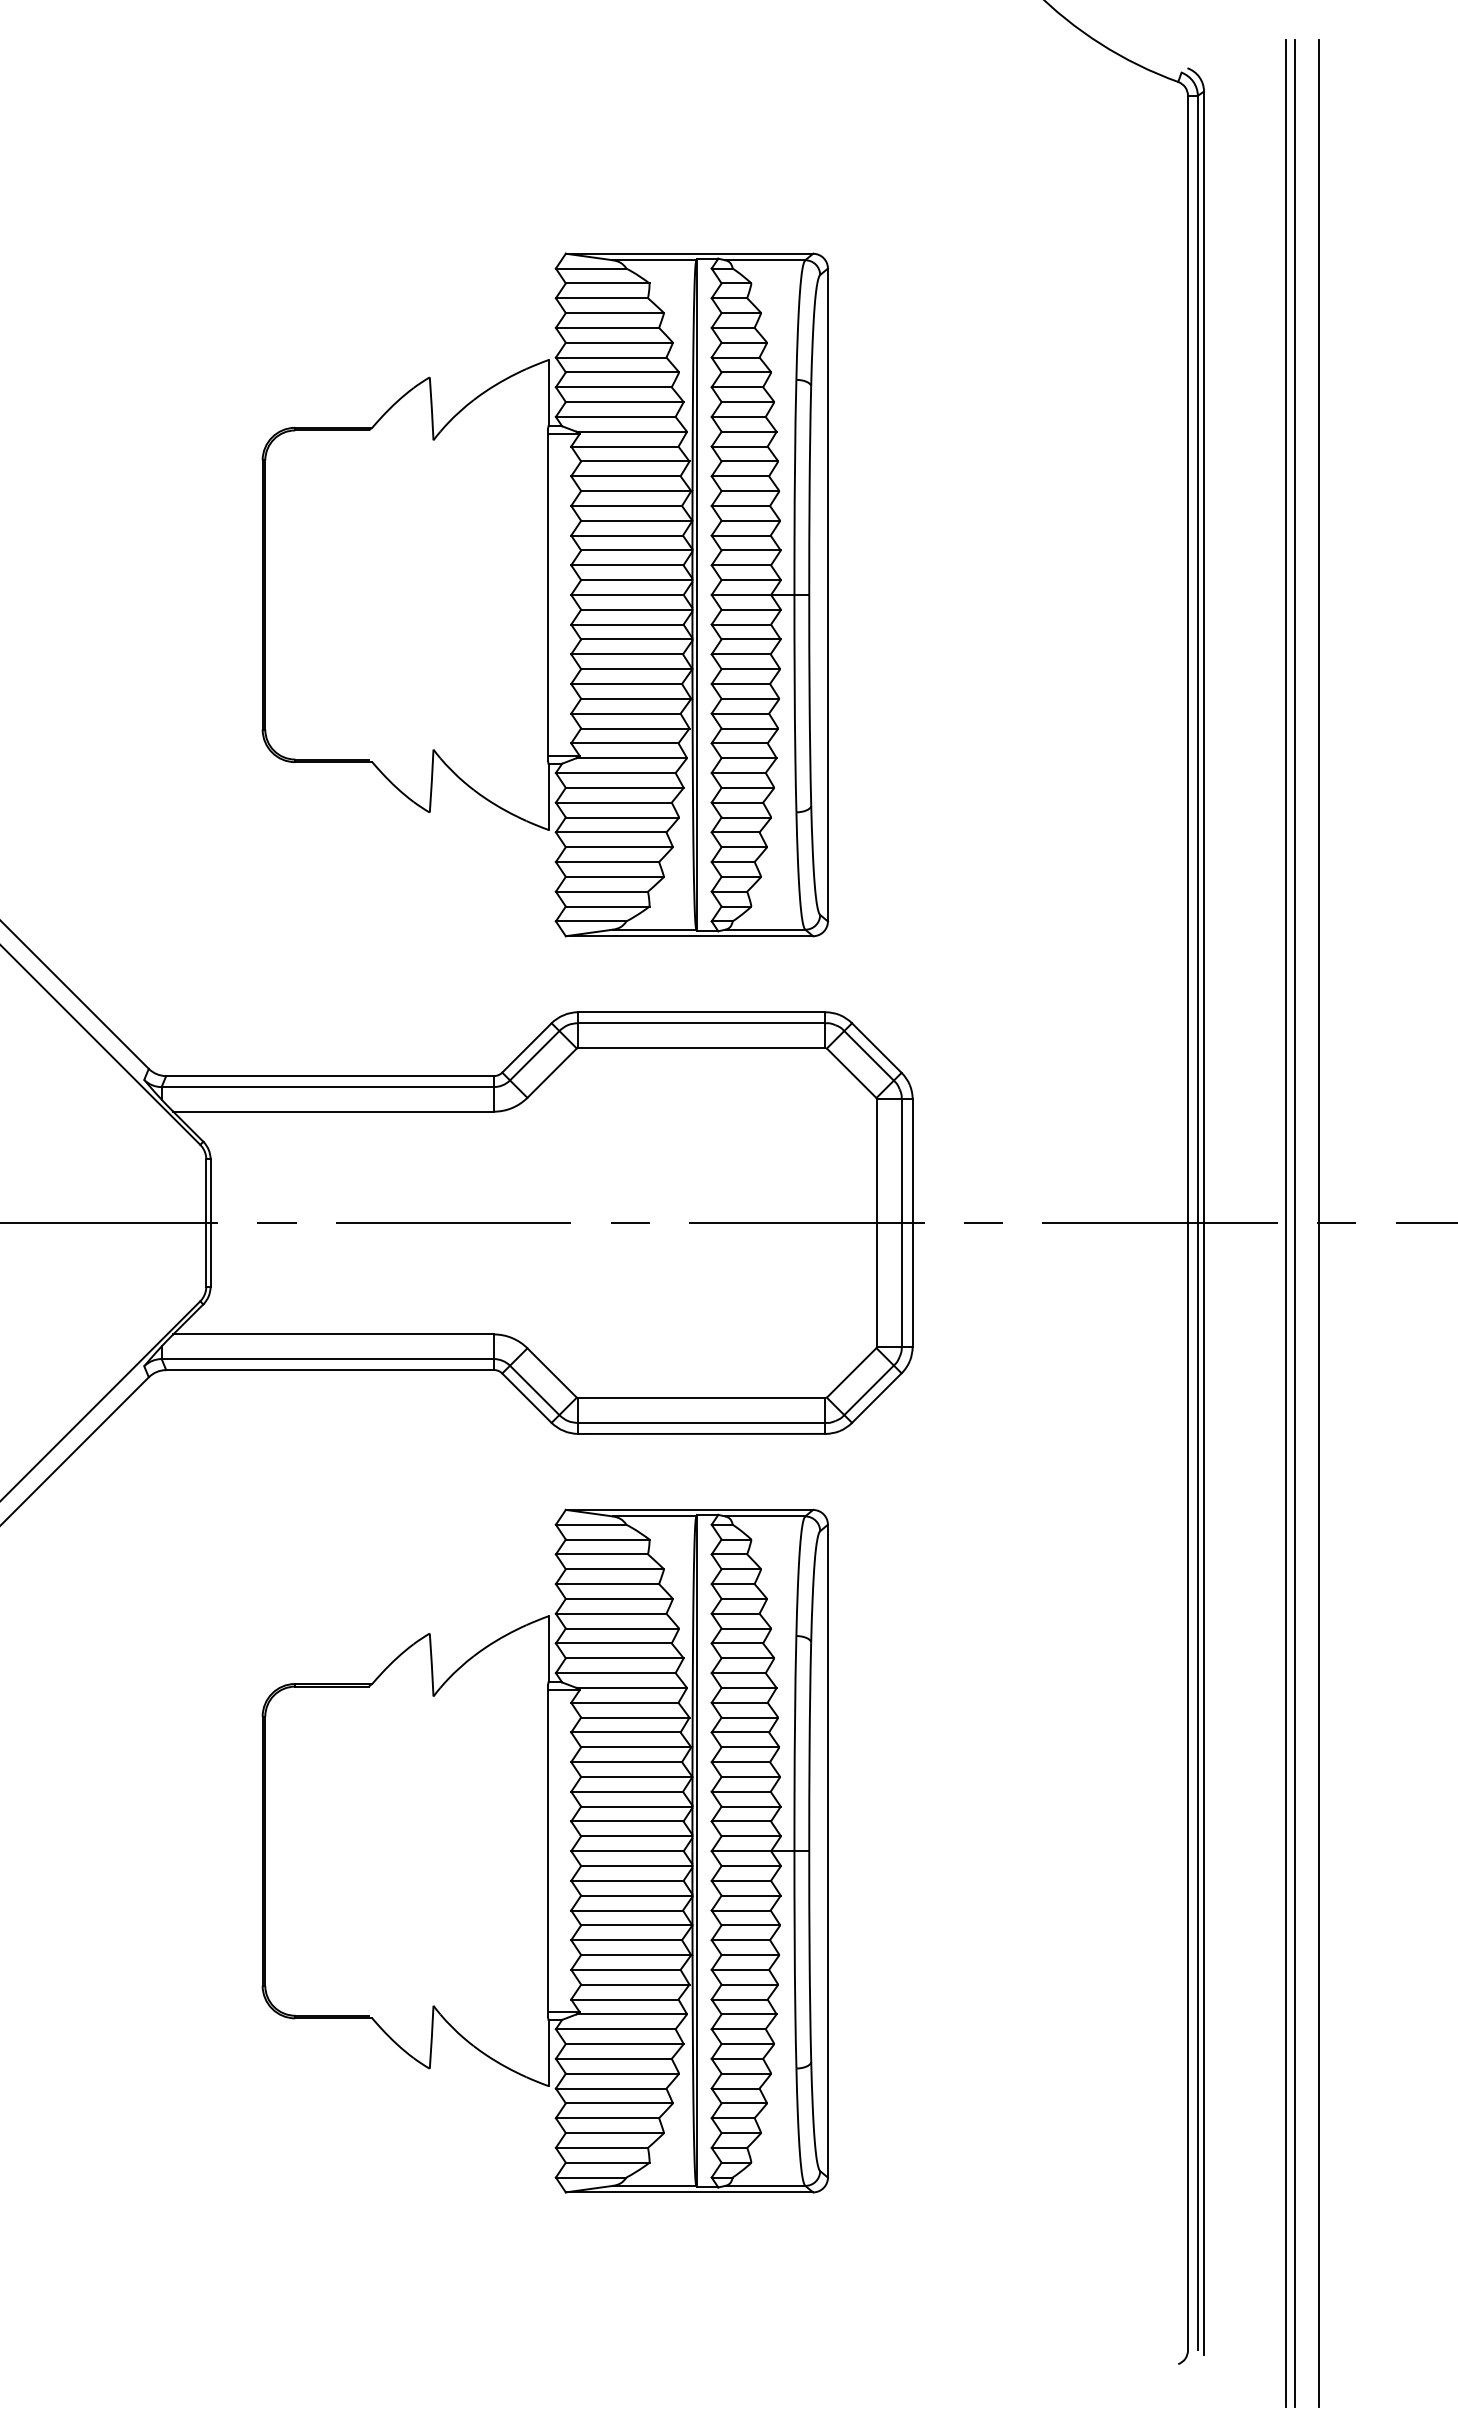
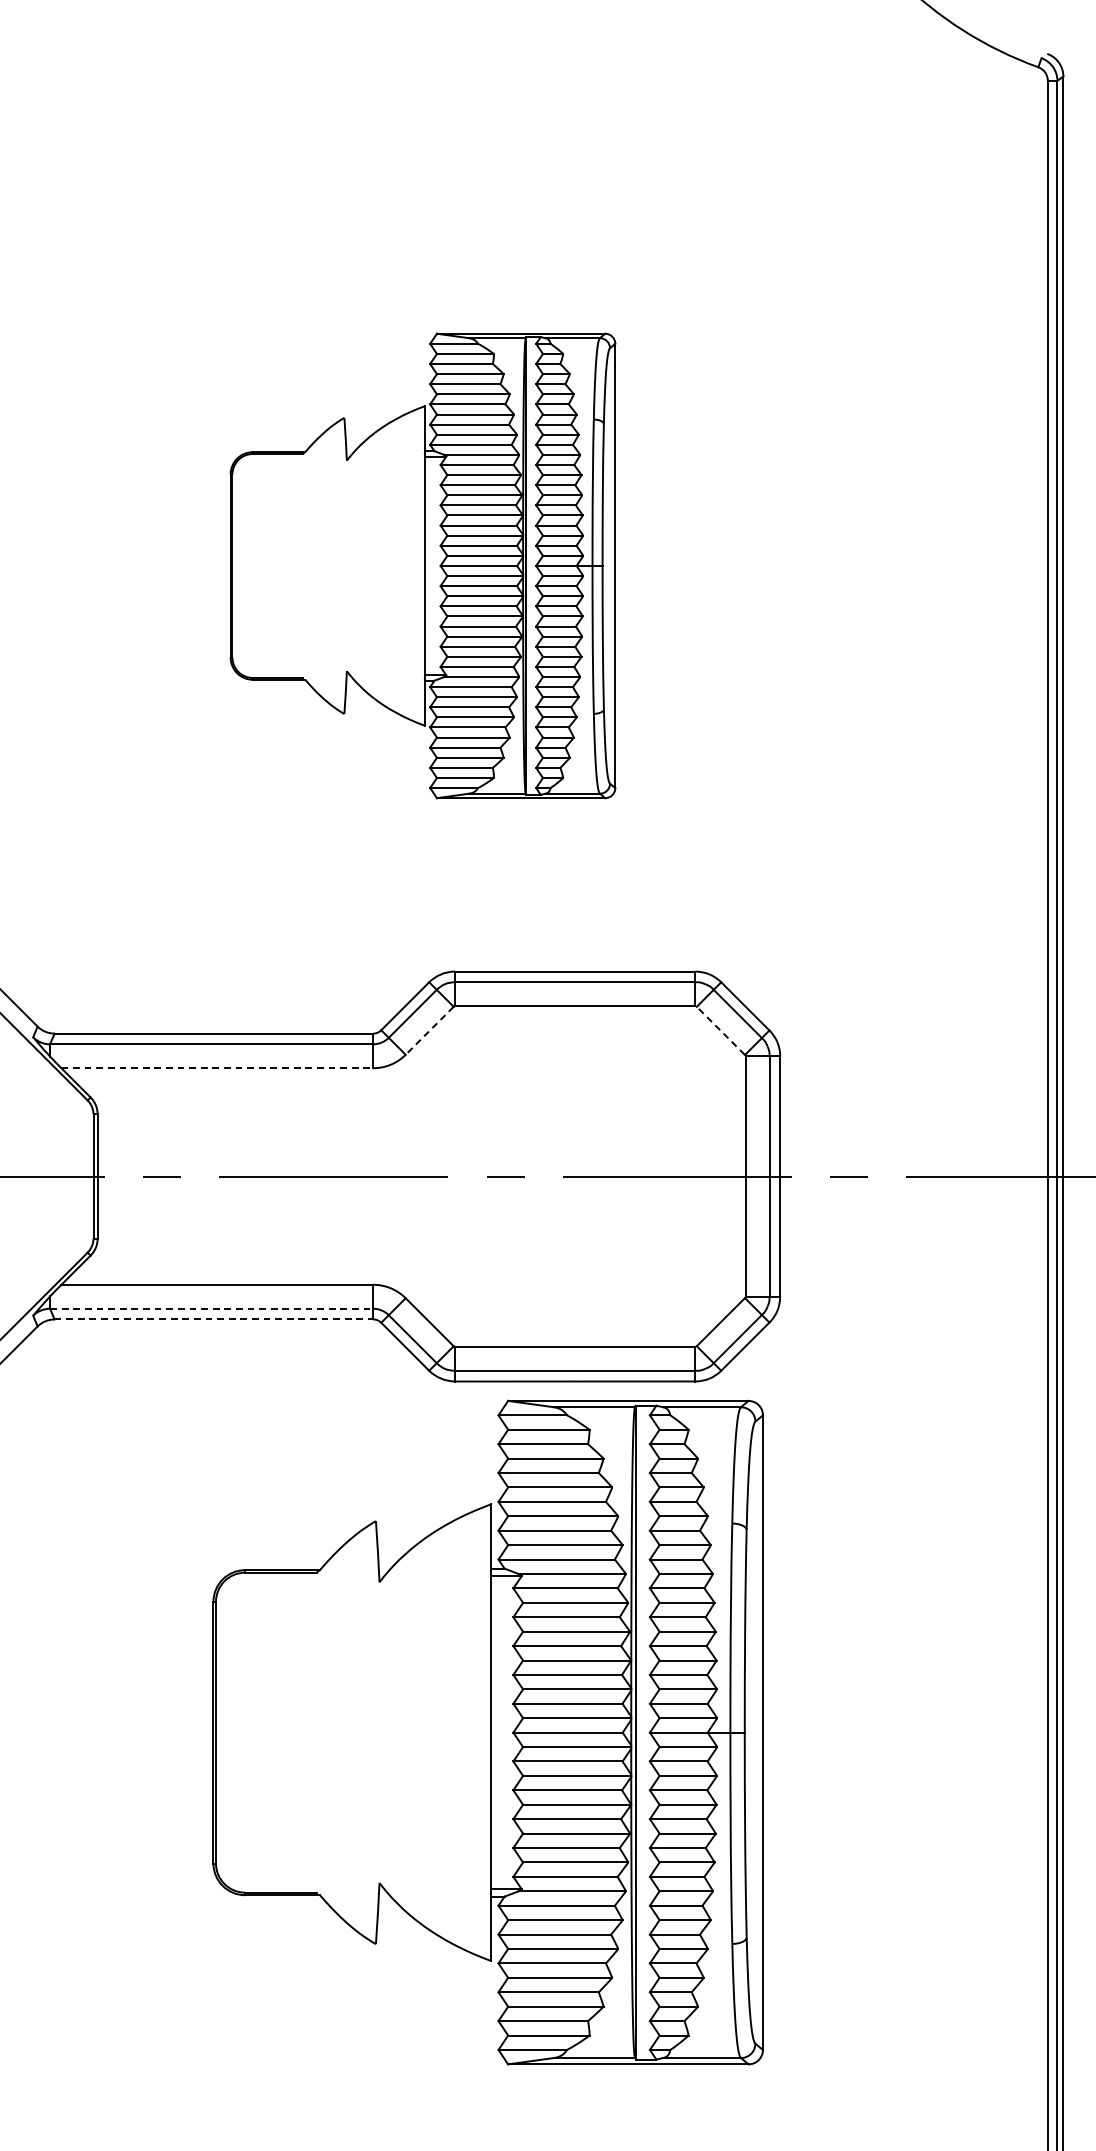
part: (544, 594) -> (422, 565), size x0.7
line: (552, 1073) -> (430, 1031), solid -> dashed
line: (851, 1073) -> (720, 1031), solid -> dashed
line: (334, 1111) -> (218, 1068), solid -> dashed
line: (328, 1359) -> (212, 1309), solid -> dashed
line: (330, 1370) -> (214, 1319), solid -> dashed
part: (544, 1850) -> (487, 1732), moved

